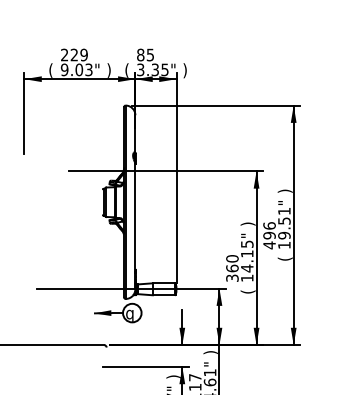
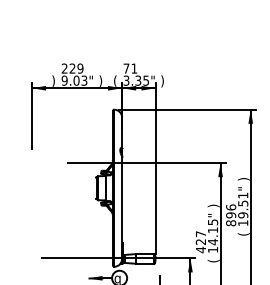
text: (145, 54) -> (130, 68), 85 -> 71
text: (50, 70) -> (53, 81), ( -> )
text: (269, 245) -> (231, 223), 496 -> 896
text: (232, 268) -> (201, 242), 360 -> 427

